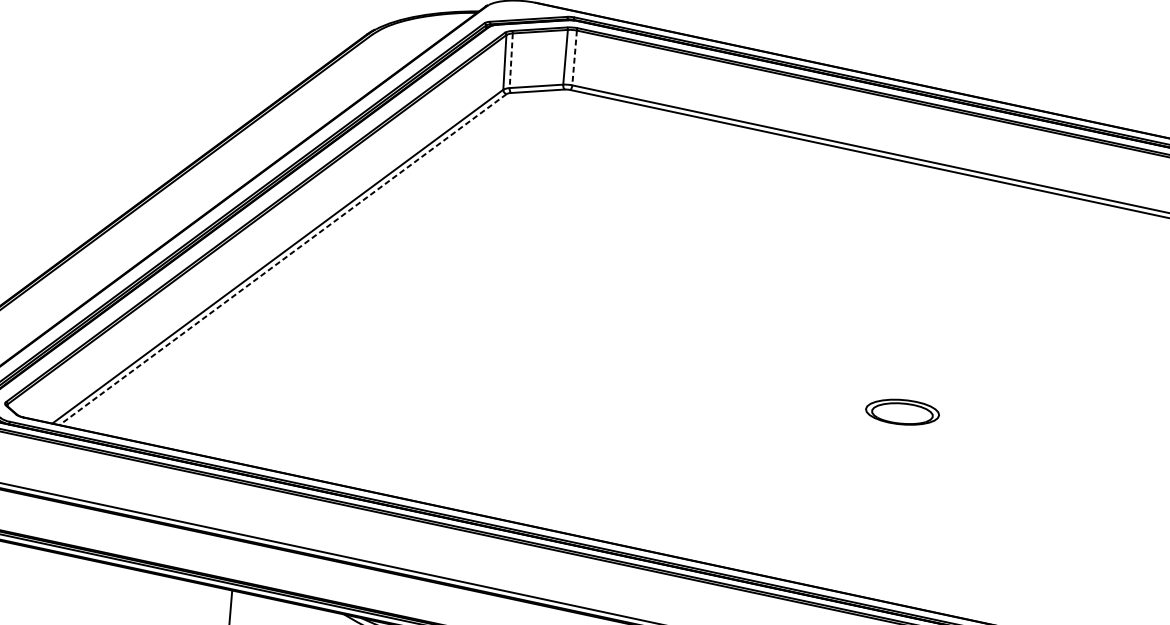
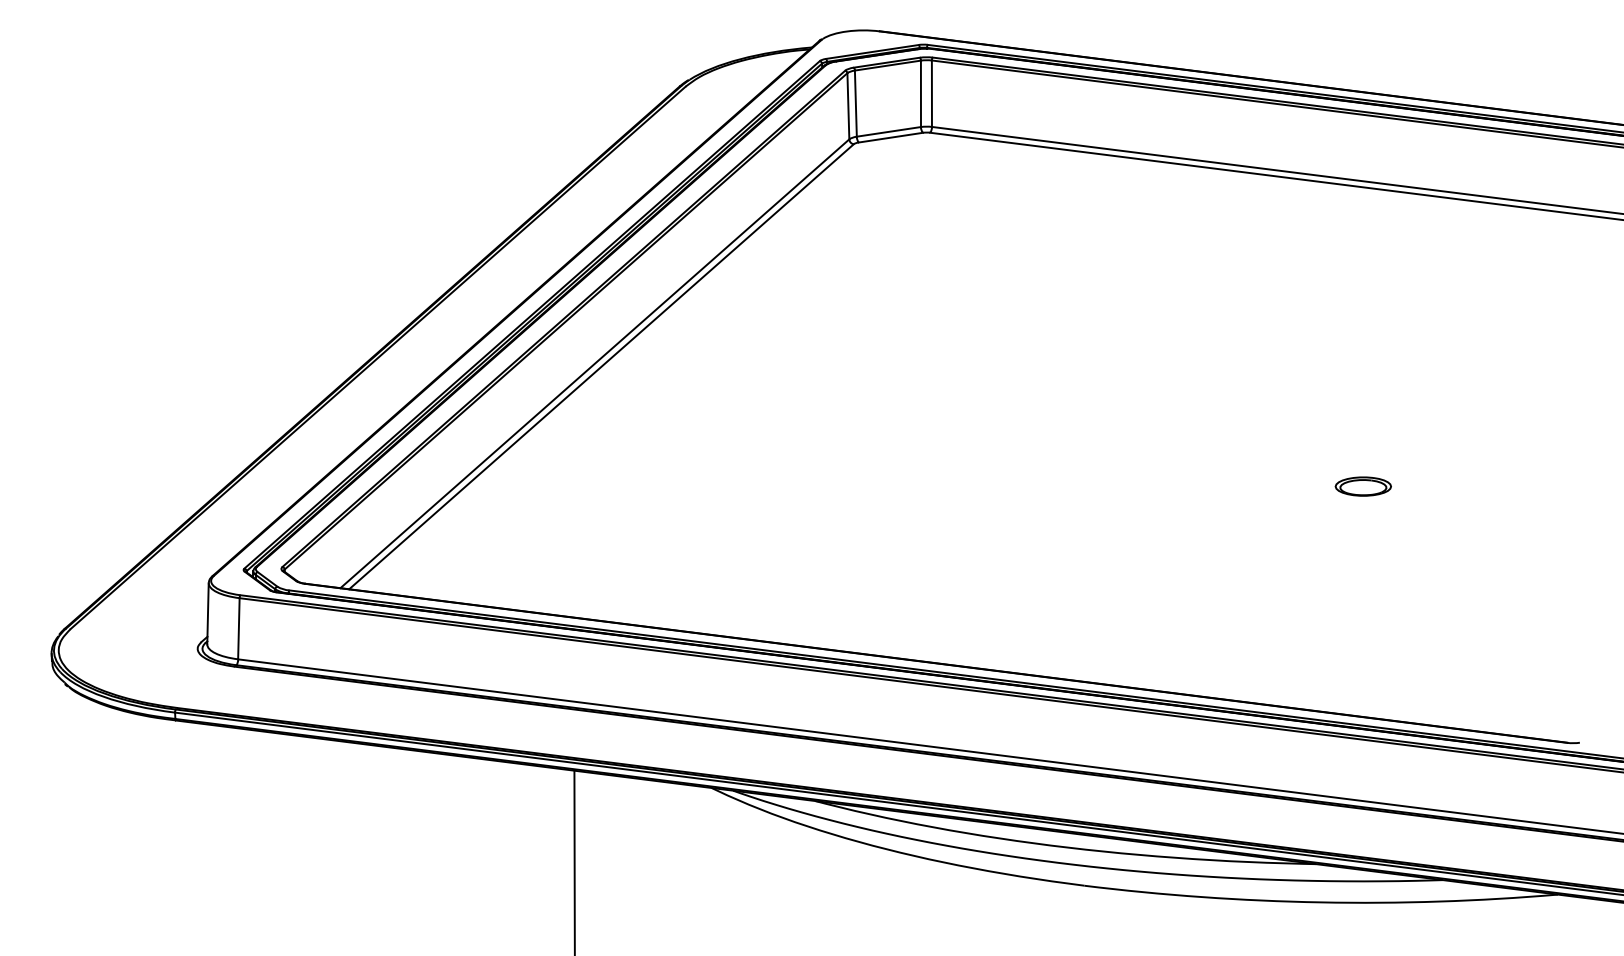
line: (574, 58) -> (931, 94), dashed -> solid
line: (510, 61) -> (855, 104), dashed -> solid
line: (283, 260) -> (601, 367), dashed -> solid
part: (901, 412) -> (1362, 486), size x0.62

